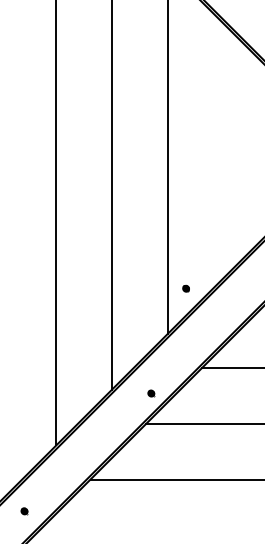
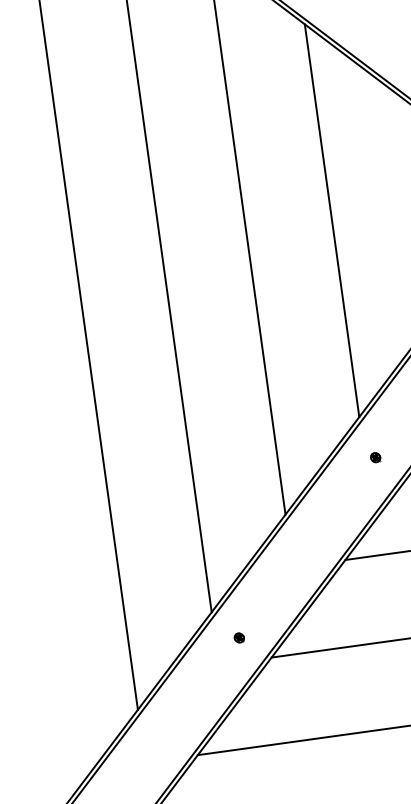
line: (223, 150) -> (332, 220), added
part: (185, 288) -> (374, 457), moved
part: (151, 393) -> (239, 637), moved

